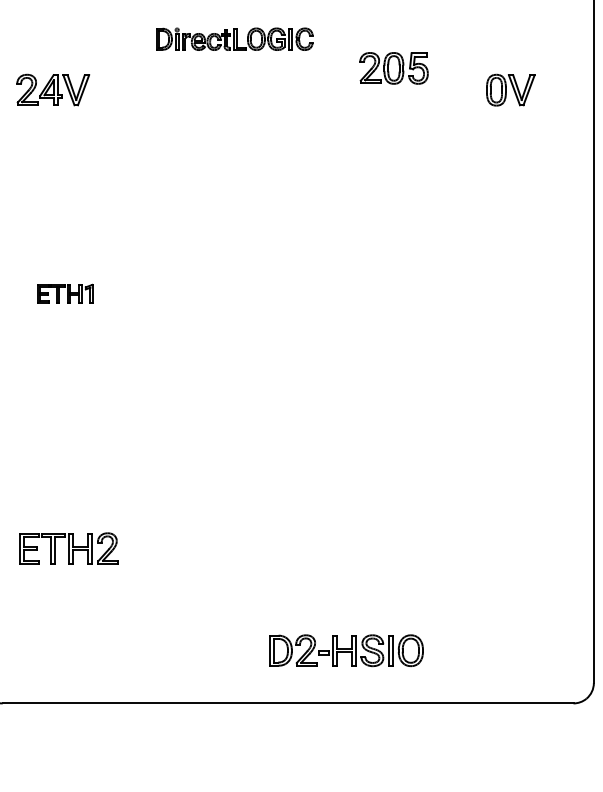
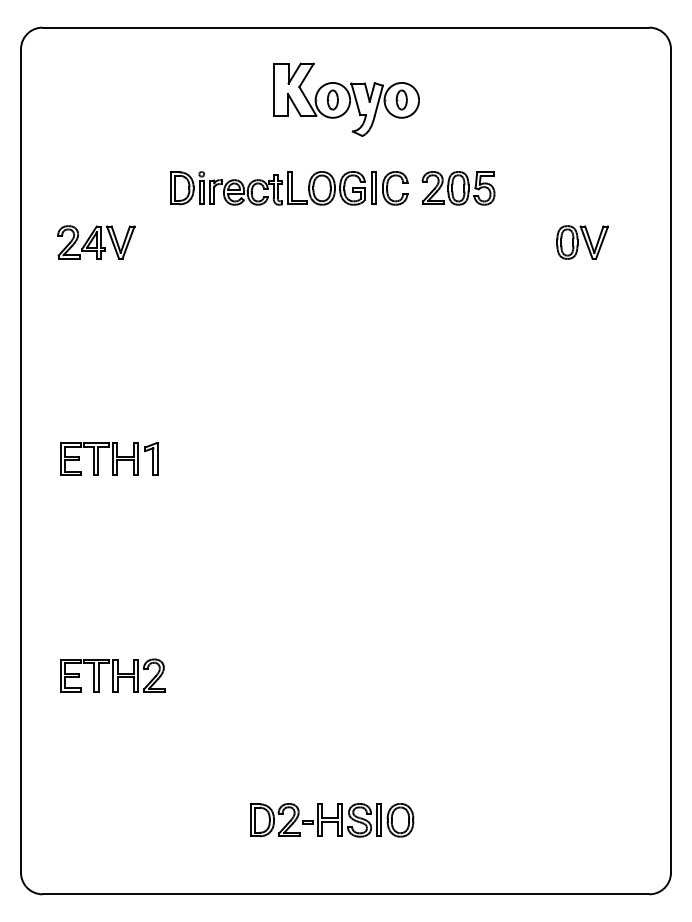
part: (234, 39) -> (289, 188), size x1.43
part: (393, 68) -> (458, 188), moved
part: (65, 293) -> (109, 458), size x1.67
part: (68, 548) -> (112, 675), moved
part: (346, 650) -> (332, 820), moved

